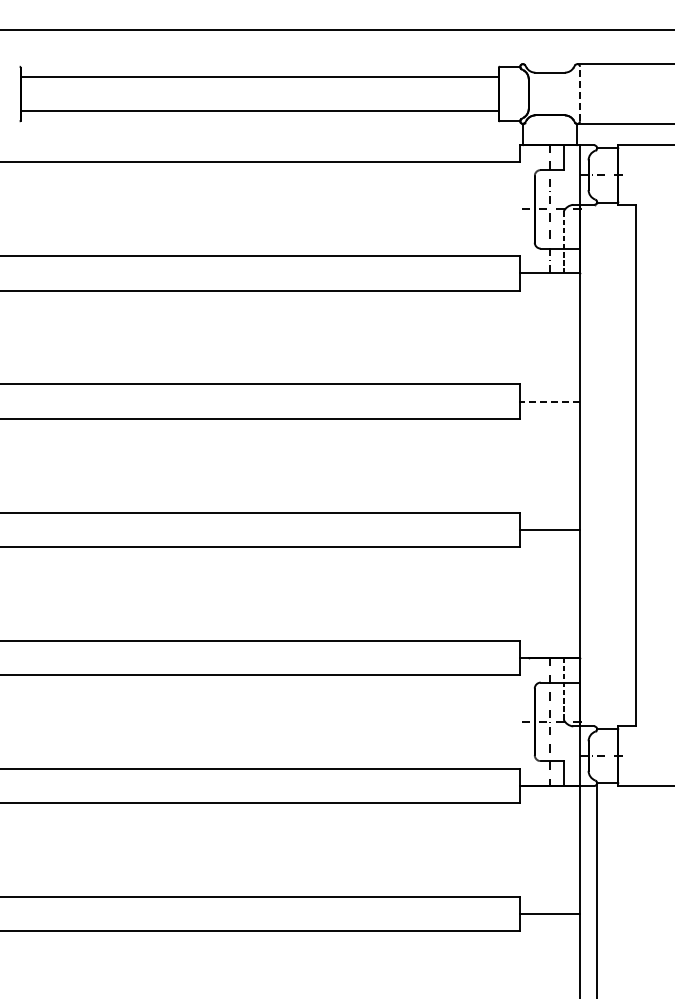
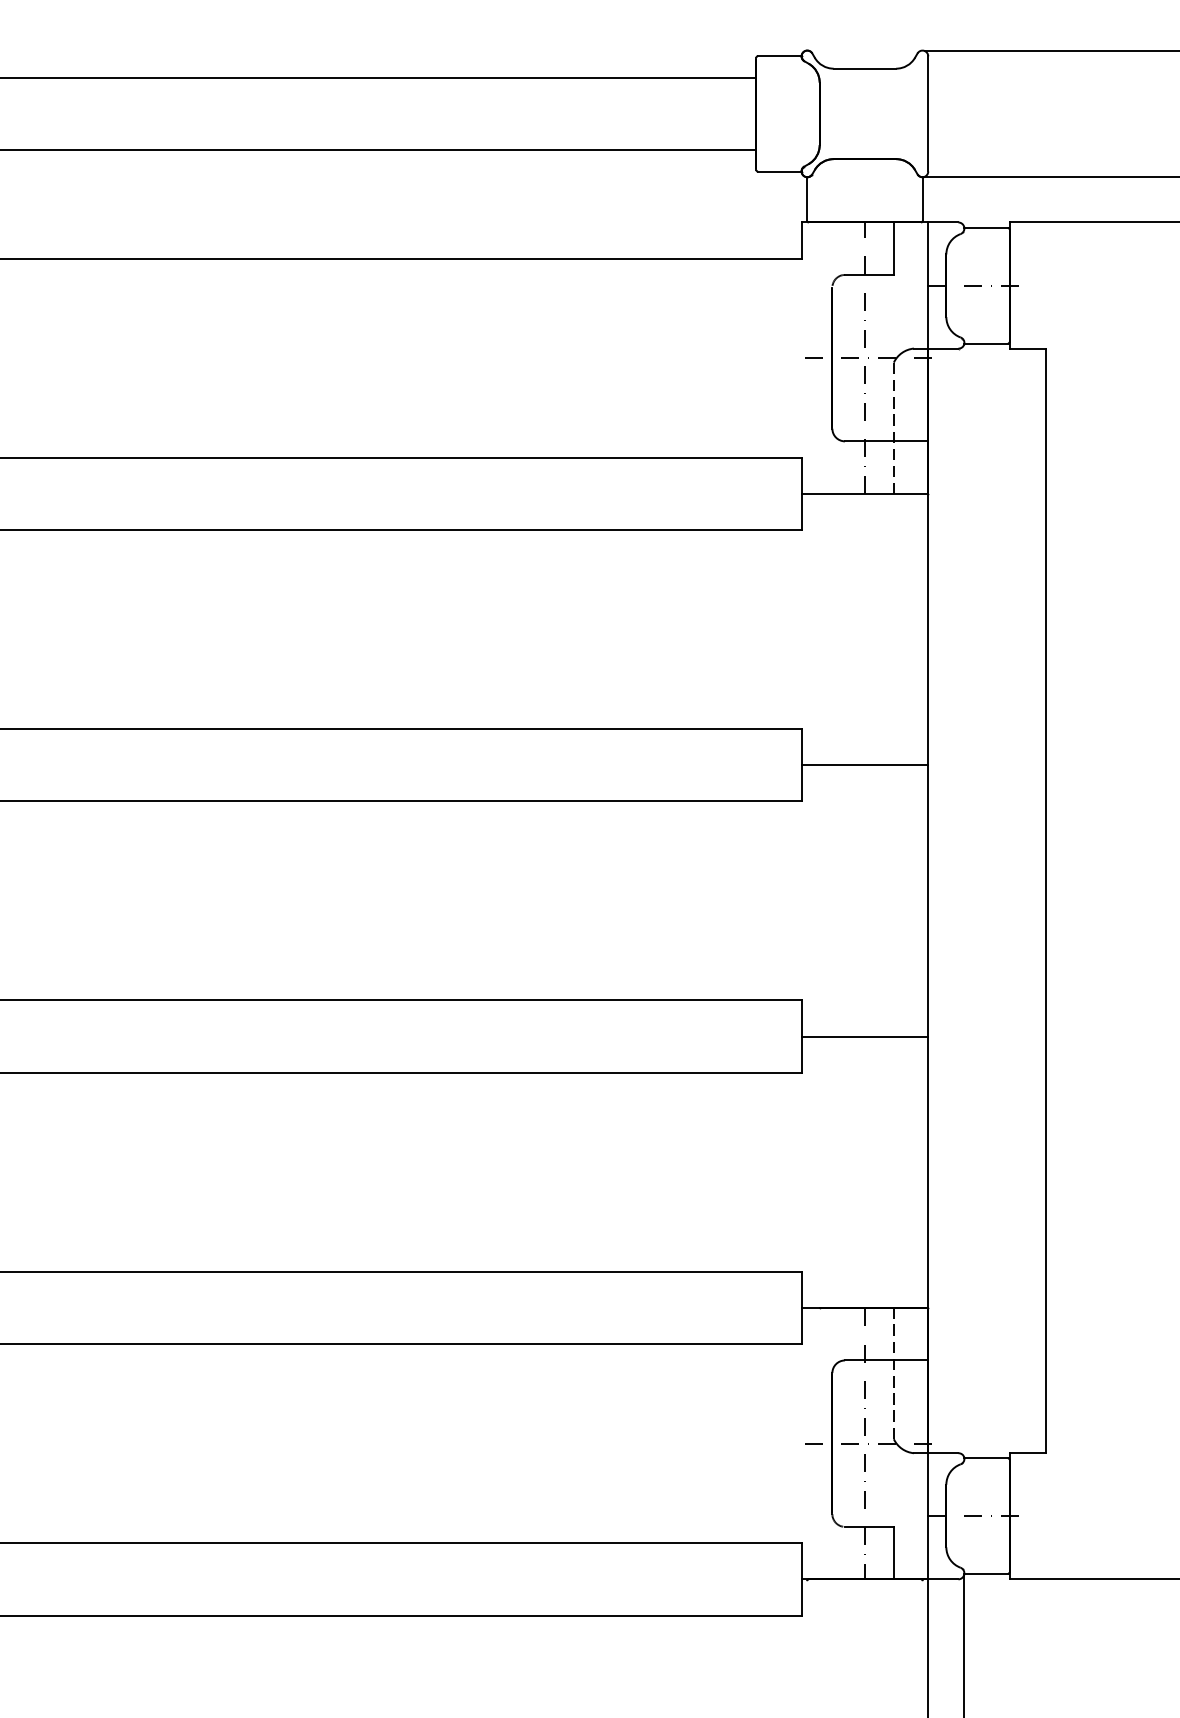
line: (580, 93) -> (929, 112), dashed -> solid
line: (550, 401) -> (865, 765), dashed -> solid

